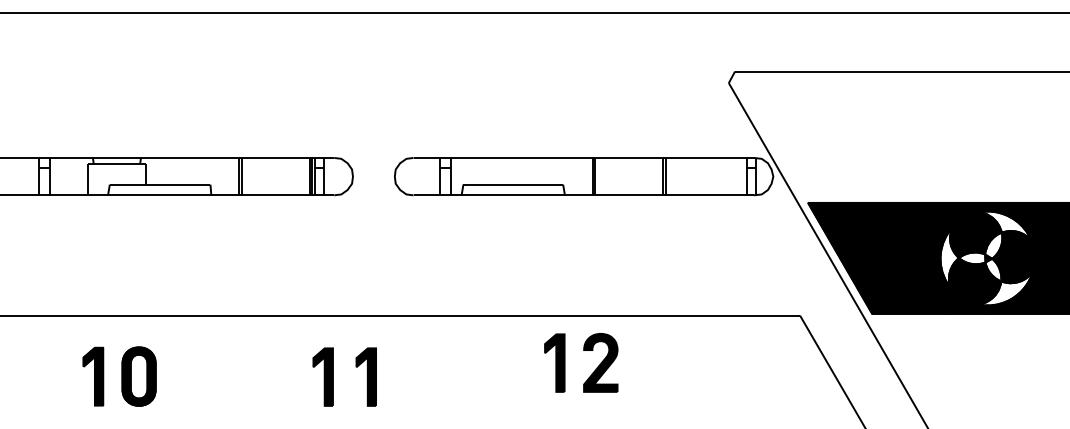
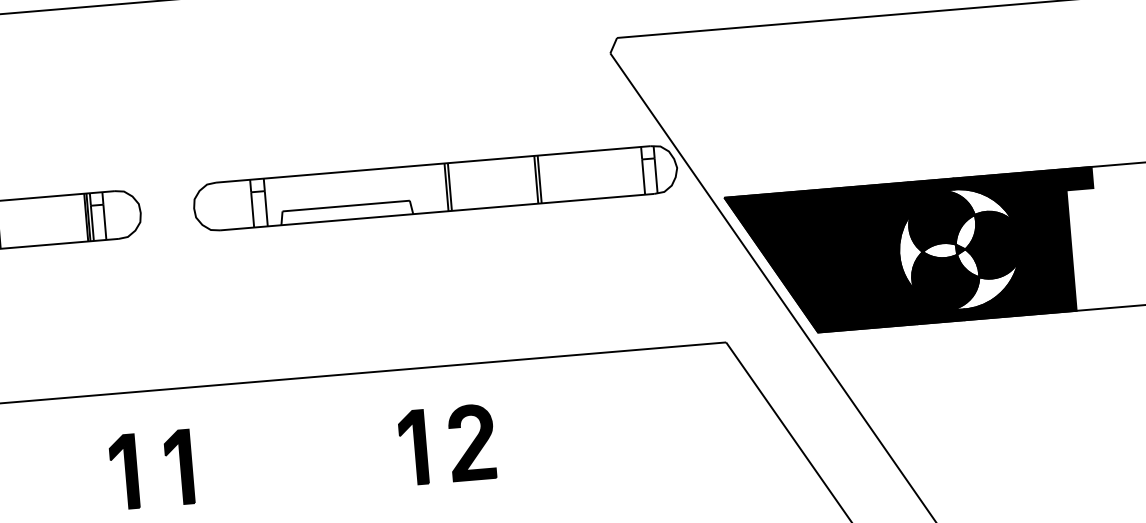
part: (583, 350) -> (448, 428), moved

